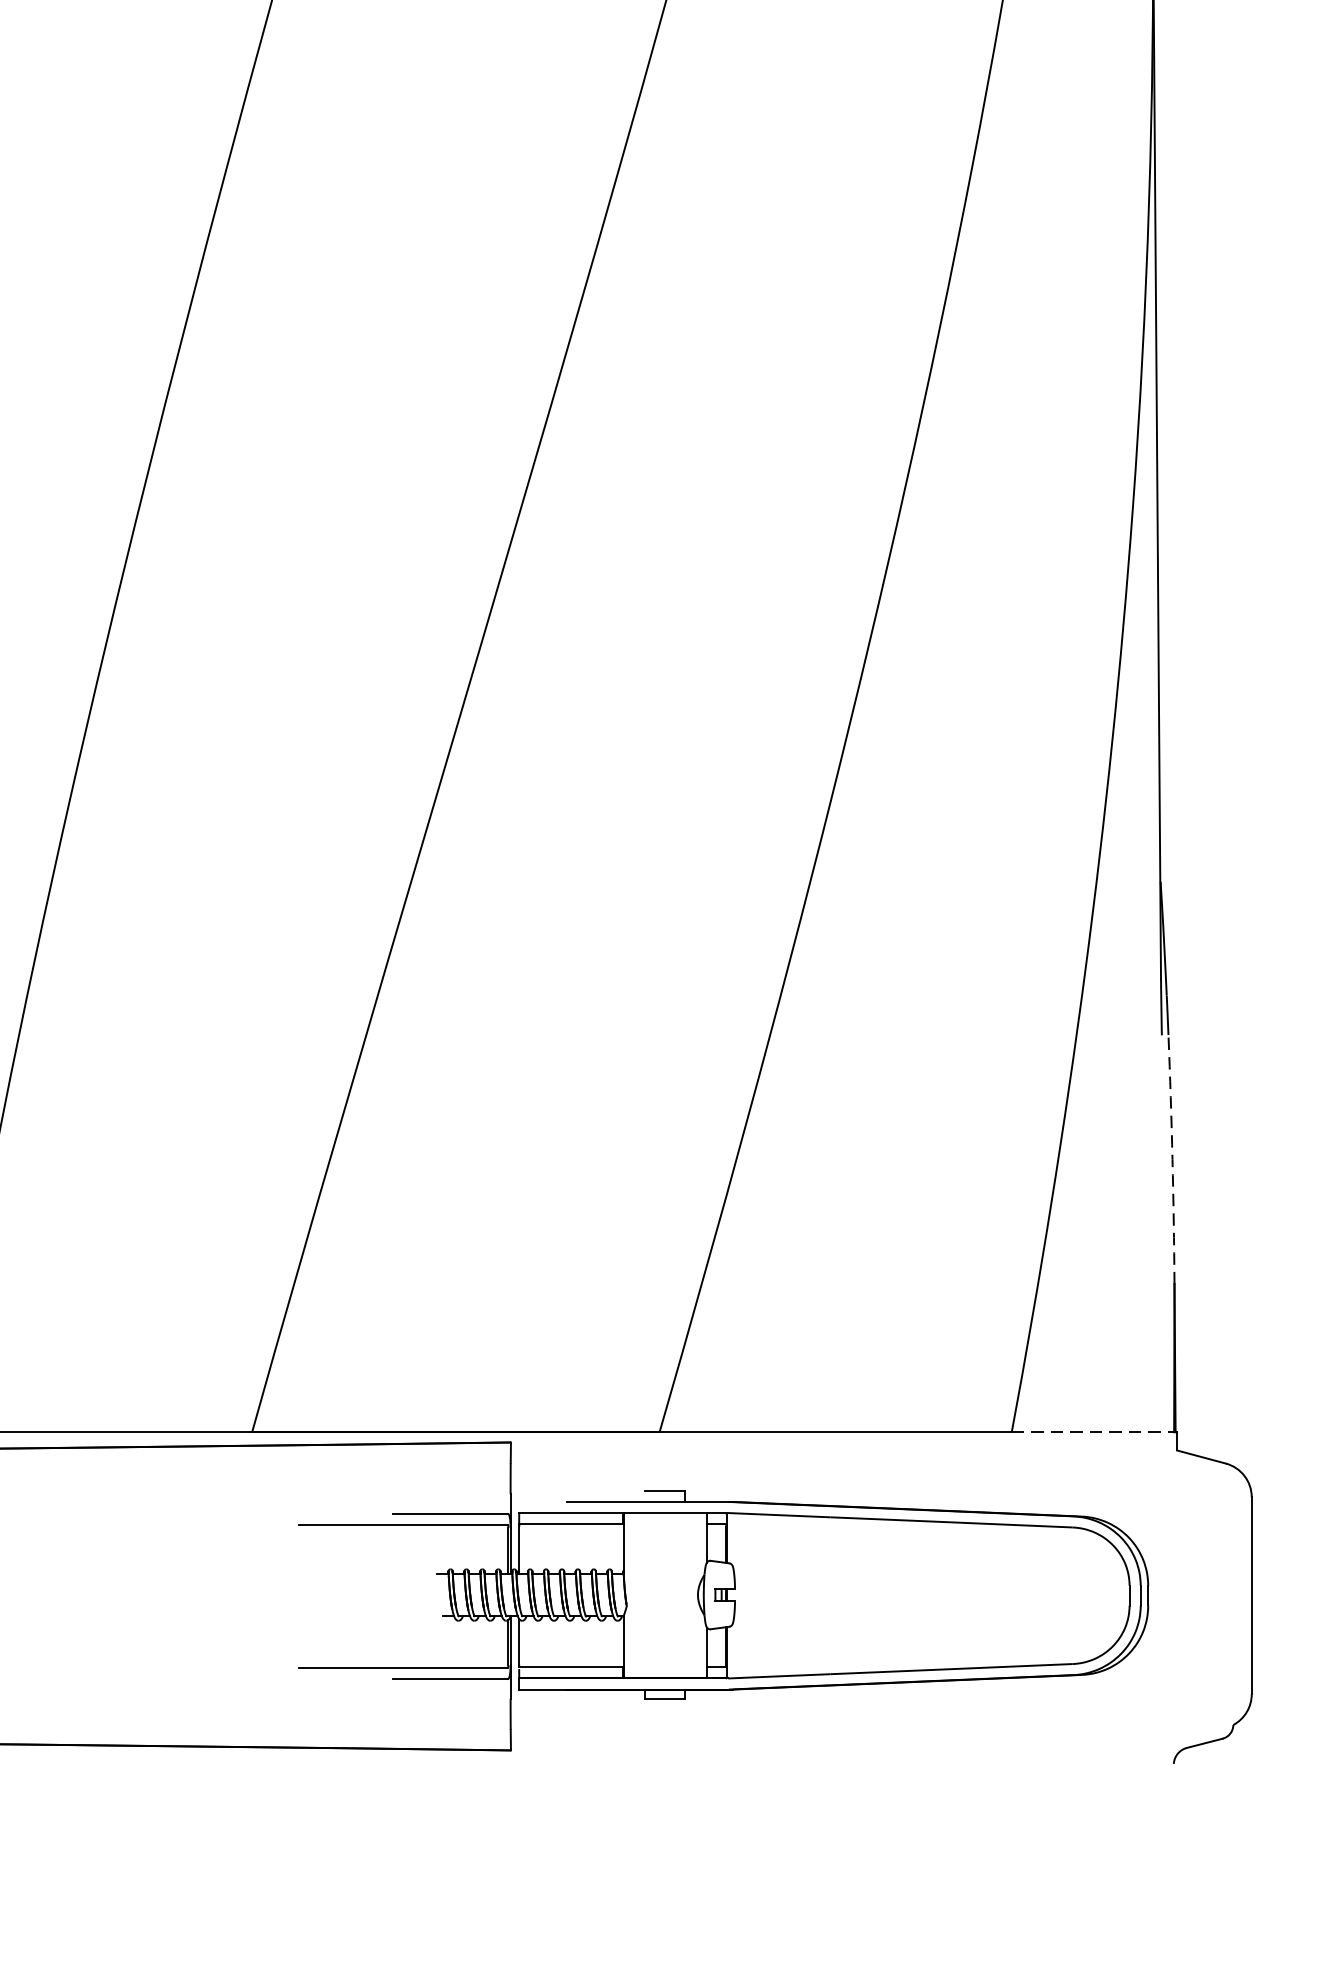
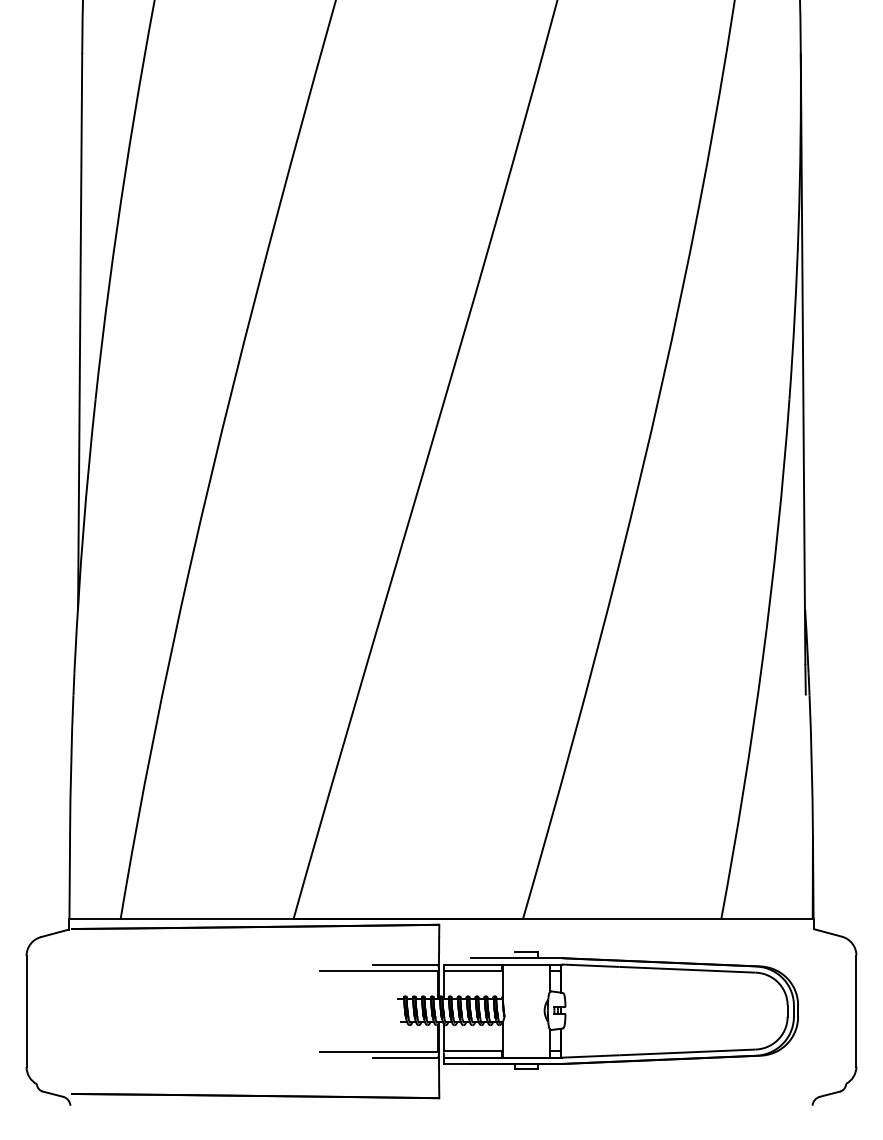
arc: (1171, 1159) -> (811, 765), dashed -> solid
line: (1092, 1433) -> (766, 919), dashed -> solid

